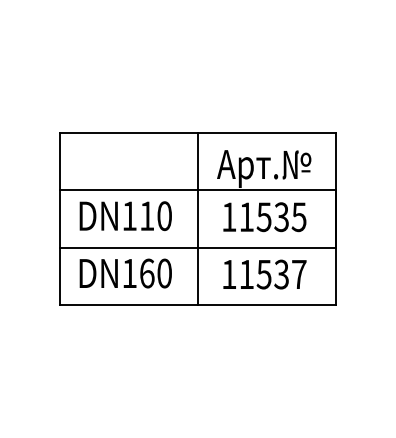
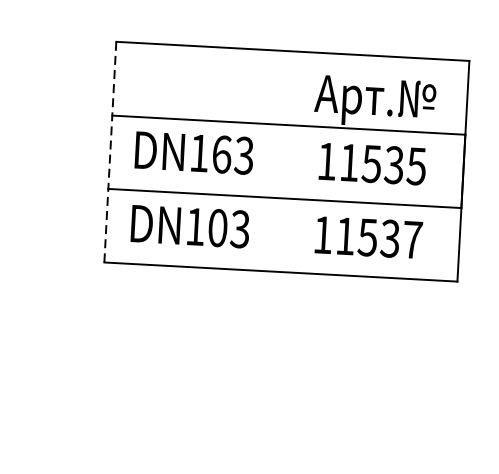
text: (155, 216) -> (232, 155), DN110 -> DN163
line: (198, 218) -> (287, 161), removed
line: (60, 219) -> (110, 152), solid -> dashed
text: (155, 273) -> (228, 228), DN160 -> DN103

